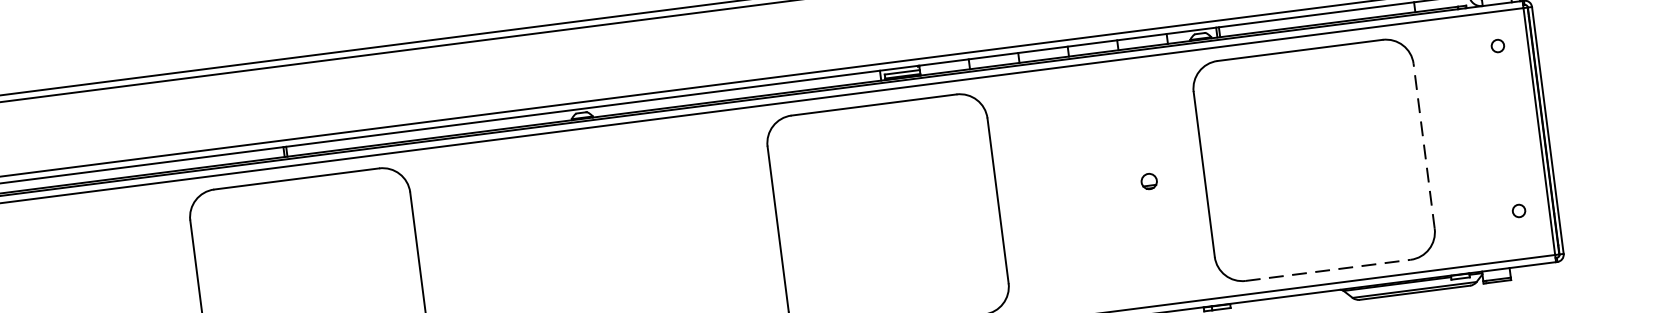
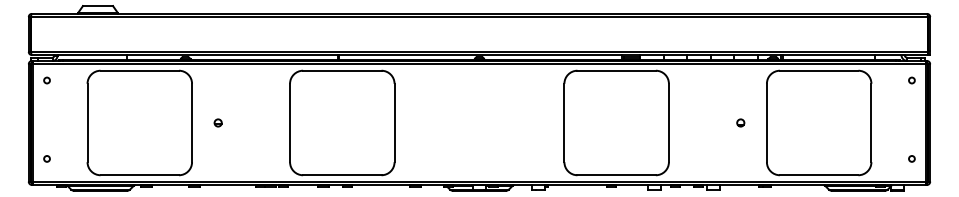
line: (1424, 145) -> (871, 122), dashed -> solid
line: (1329, 270) -> (819, 175), dashed -> solid

